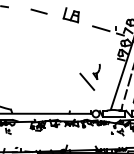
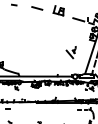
part: (88, 77) -> (70, 52), size x0.7

